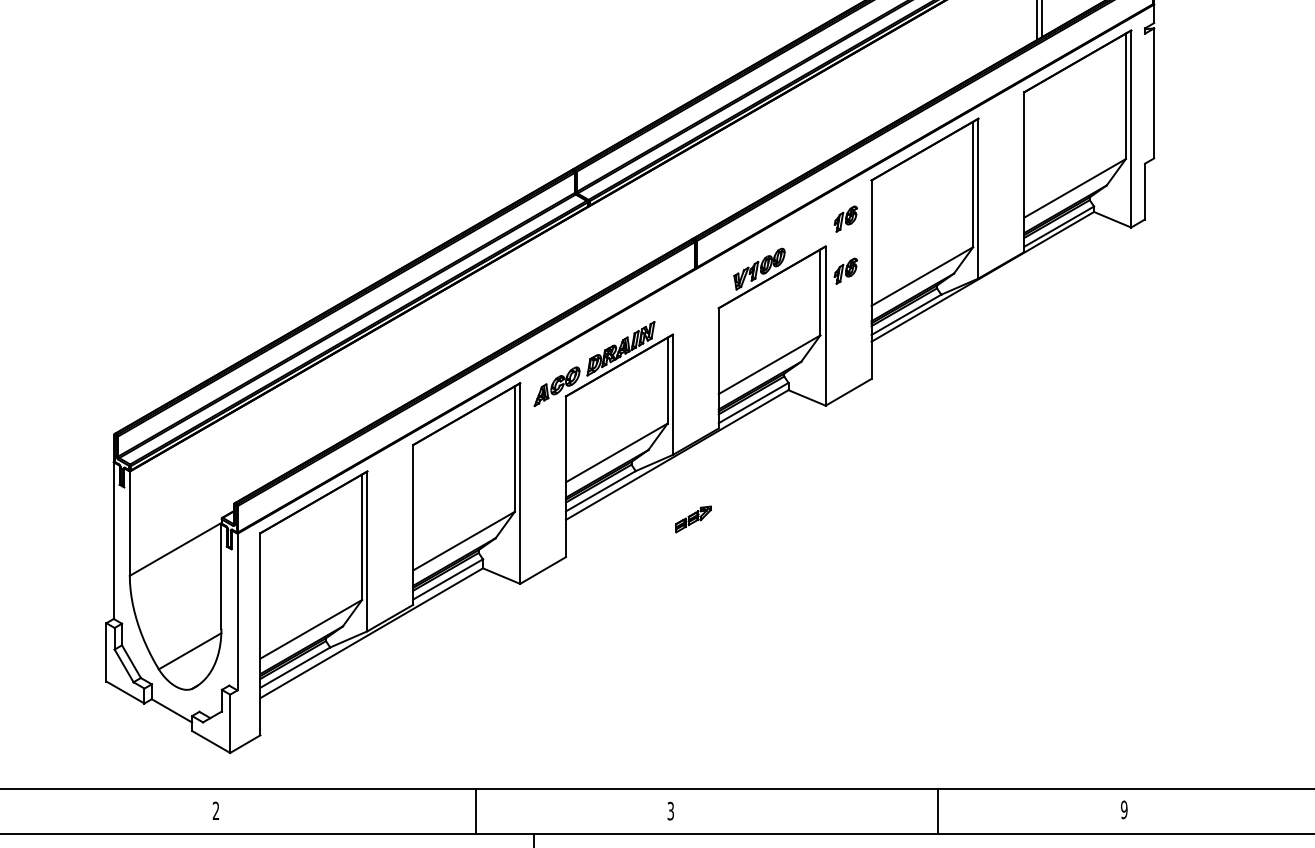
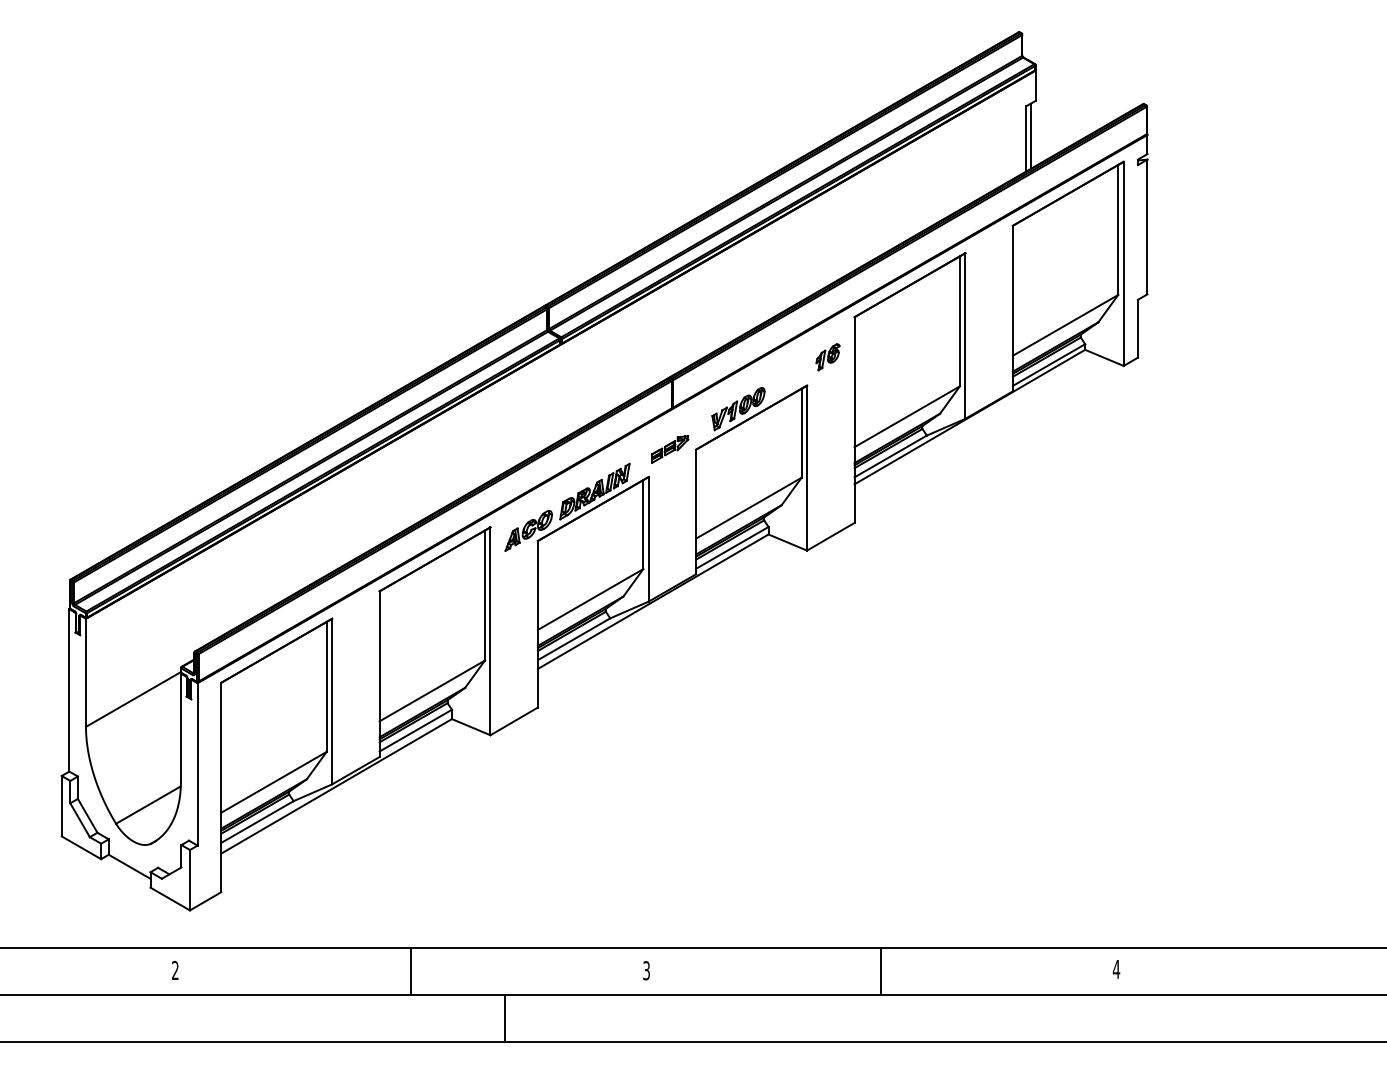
part: (845, 271) -> (827, 411), removed
part: (693, 519) -> (670, 449), moved
text: (1124, 809) -> (1116, 969), 9 -> 4
line: (476, 810) -> (411, 970), moved
line: (938, 810) -> (881, 970), moved

